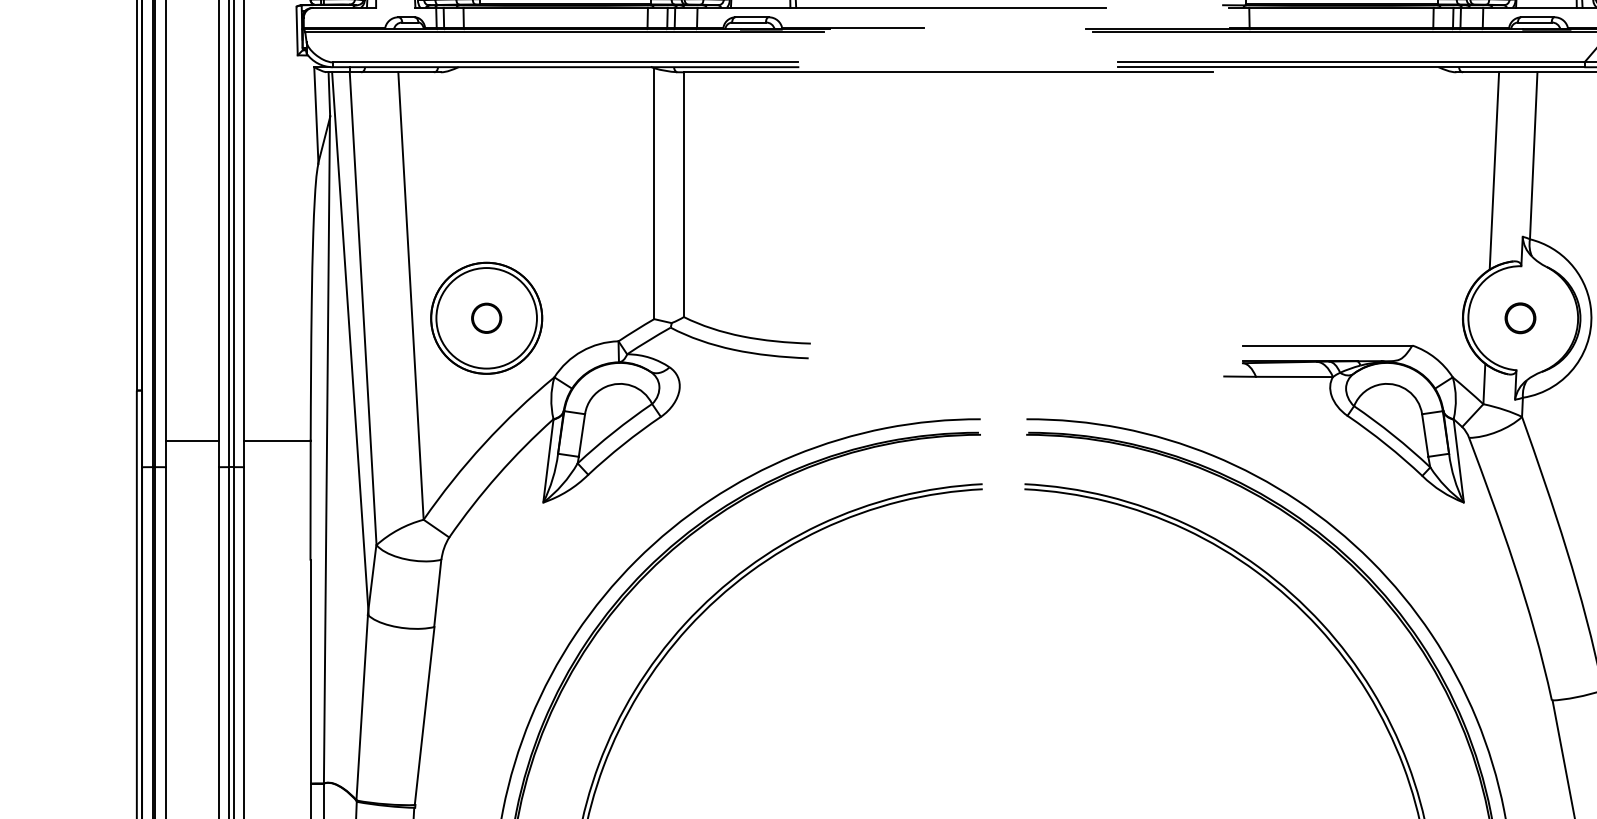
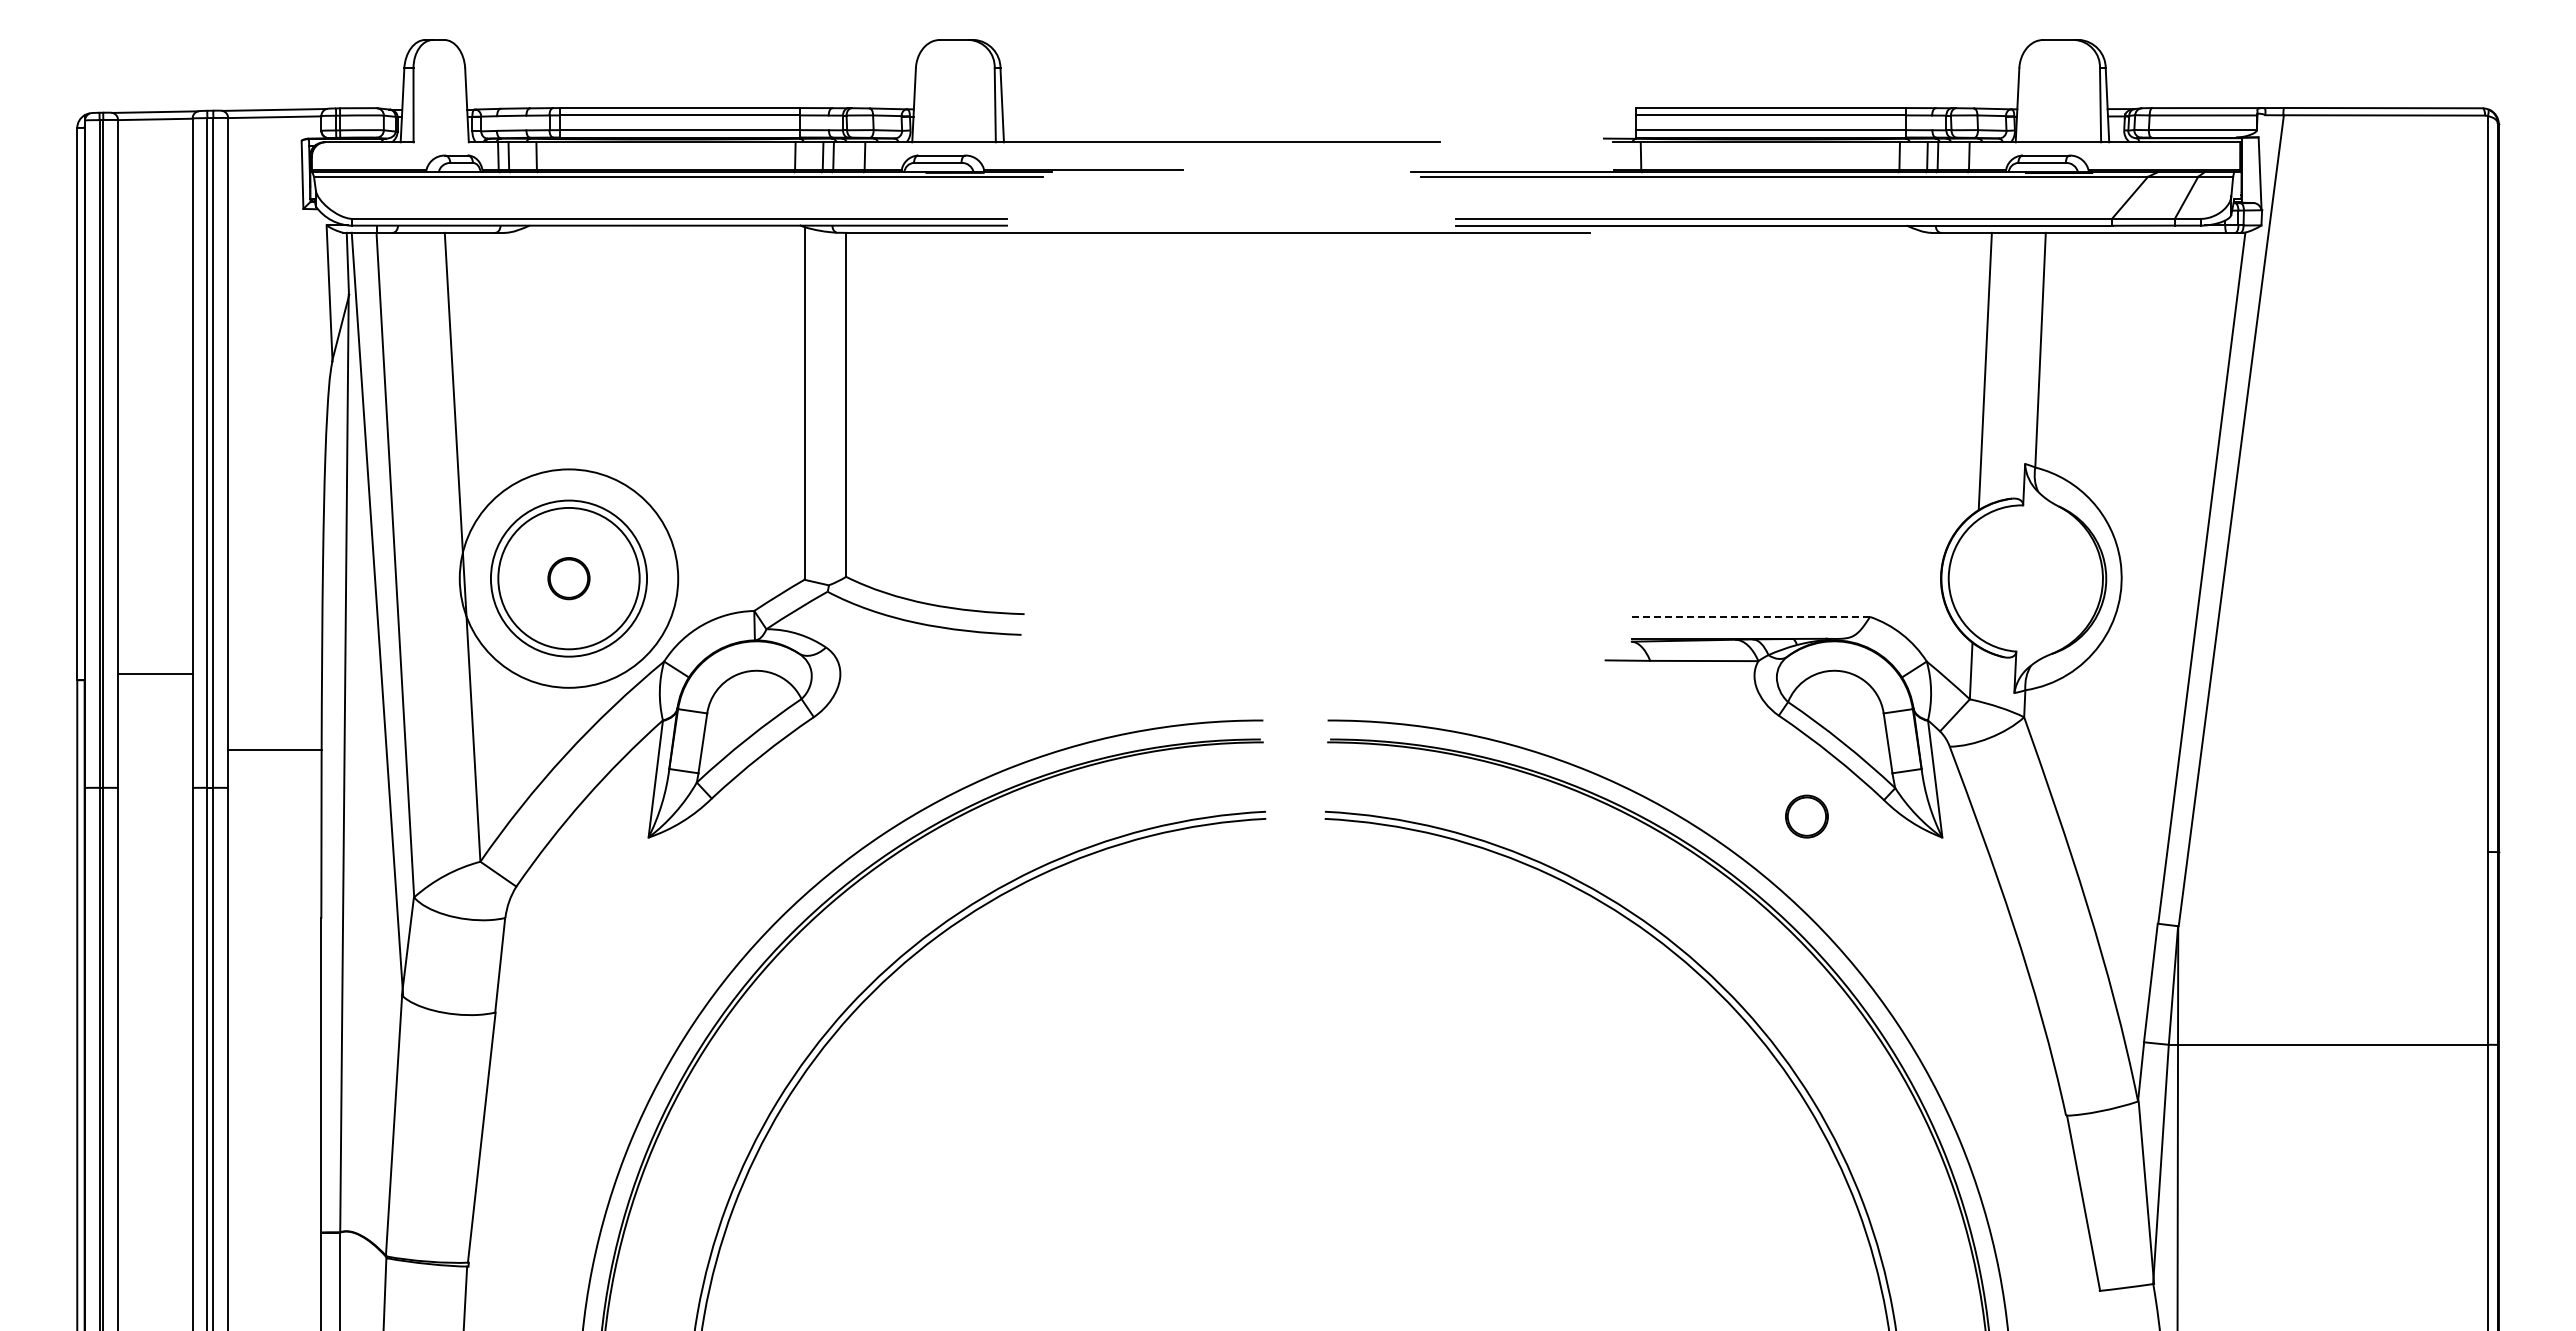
circle: (486, 318) -> (568, 578), size x1.4
part: (1520, 318) -> (1806, 816), moved
line: (1328, 345) -> (1751, 616), solid -> dashed
line: (192, 440) -> (155, 674), moved

